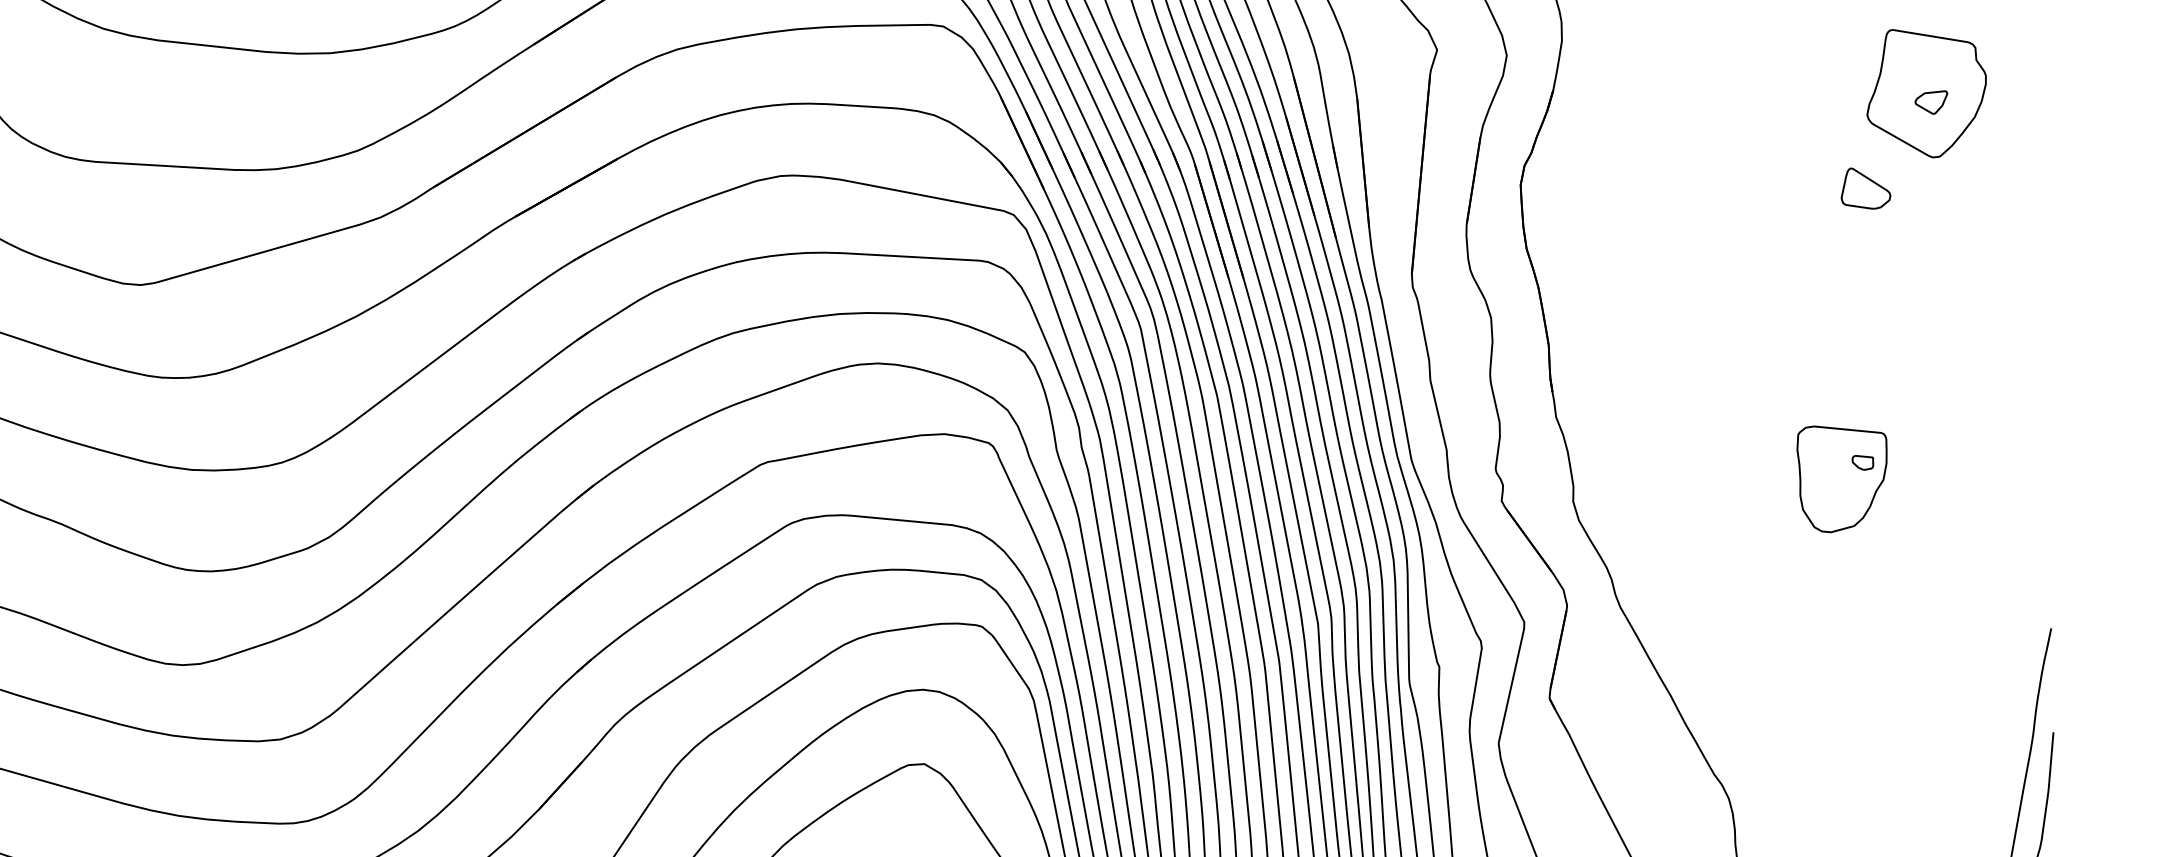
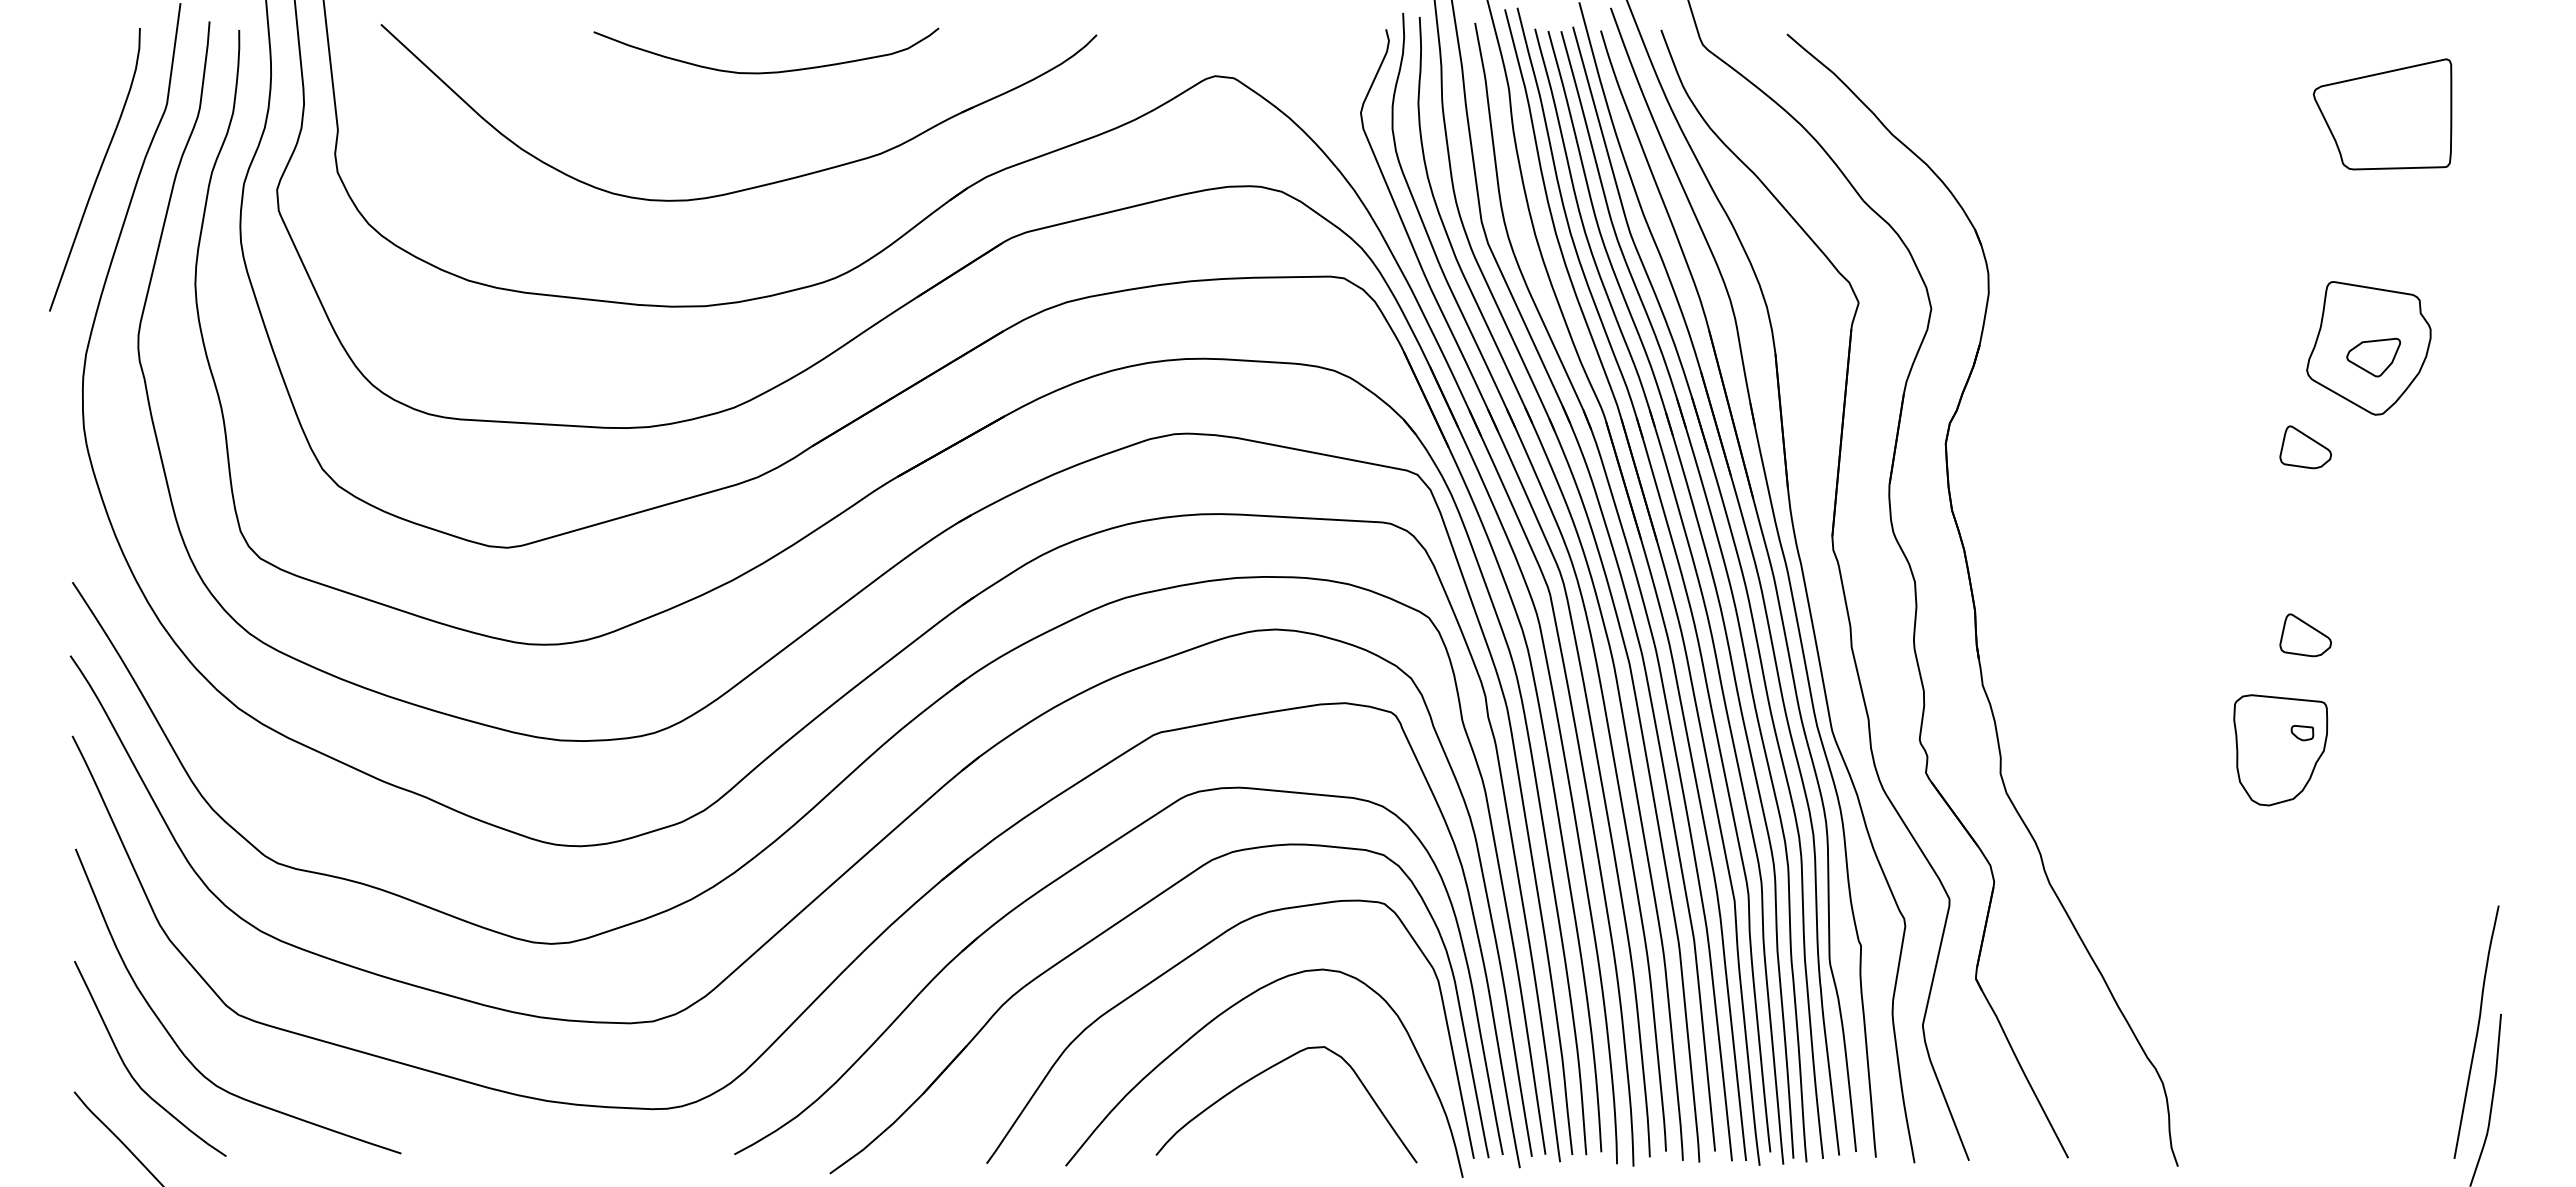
part: (1931, 102) -> (2373, 357), size x1.6
part: (1865, 369) -> (2305, 635), added

